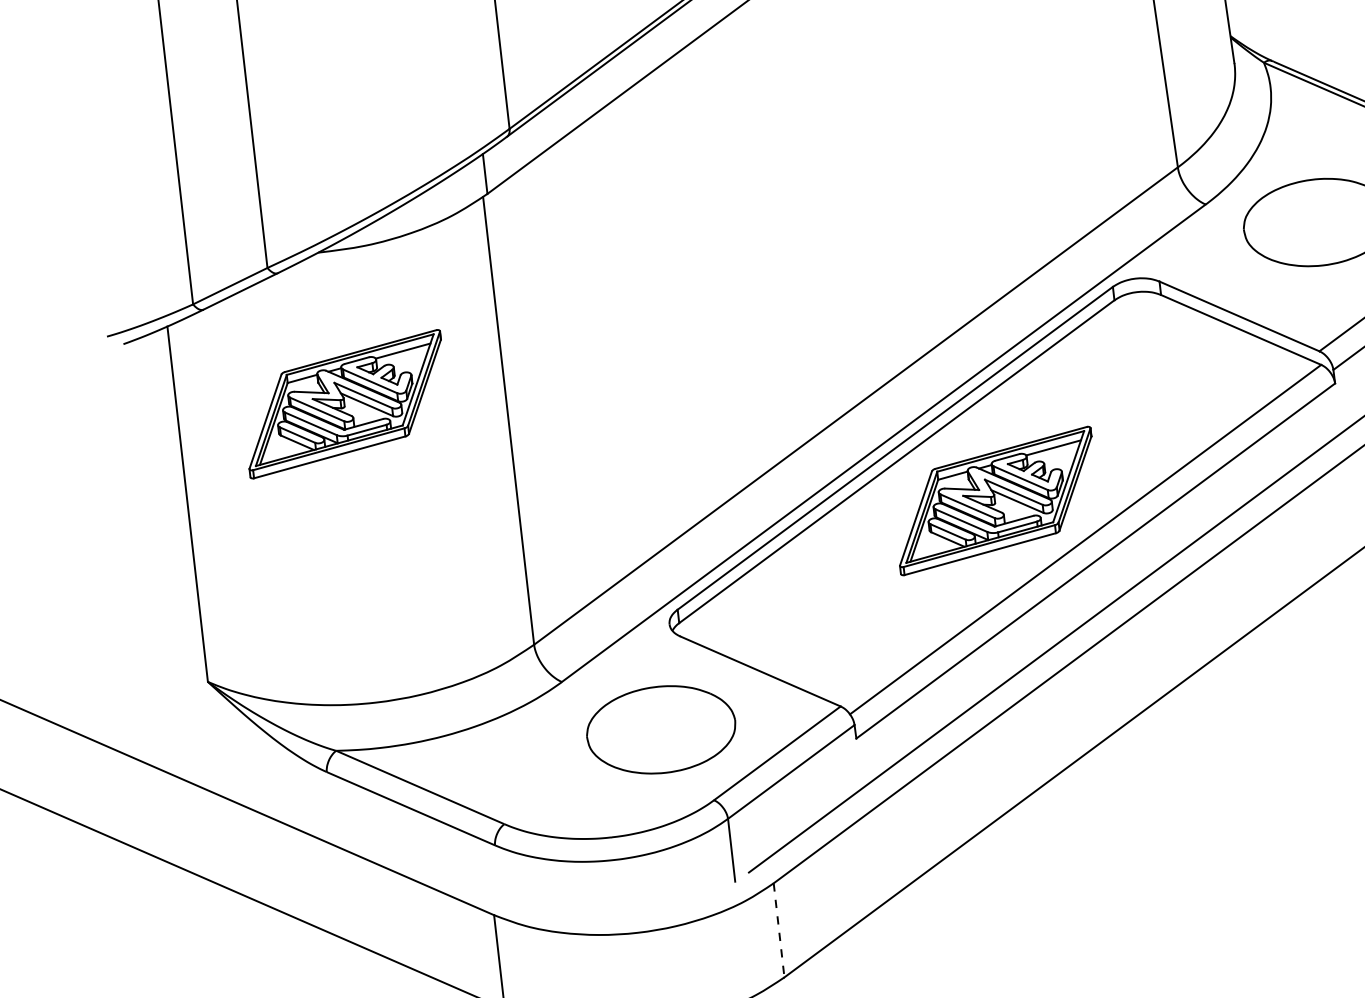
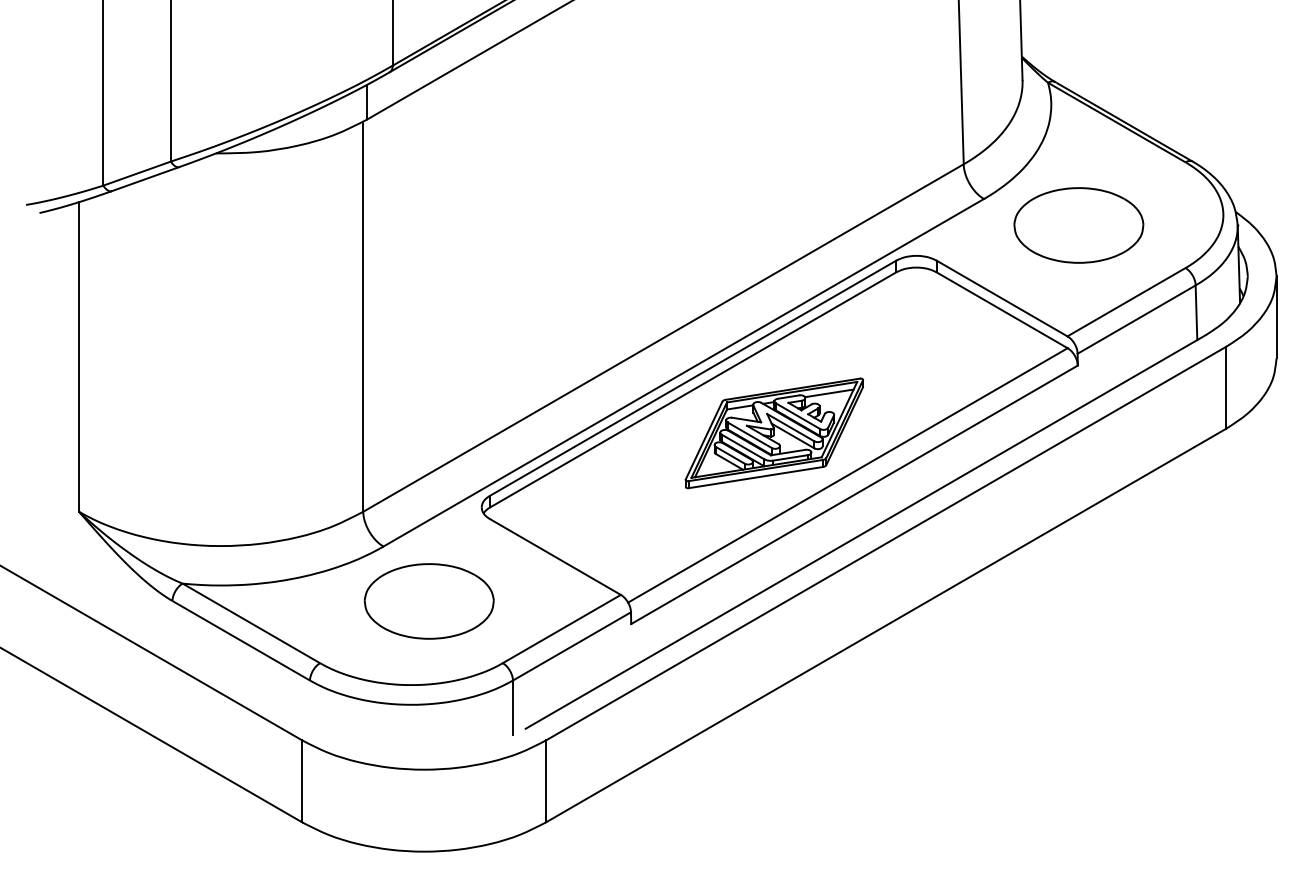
part: (344, 404) -> (223, 286), removed
part: (660, 730) -> (428, 601), moved
line: (778, 930) -> (545, 781), dashed -> solid

